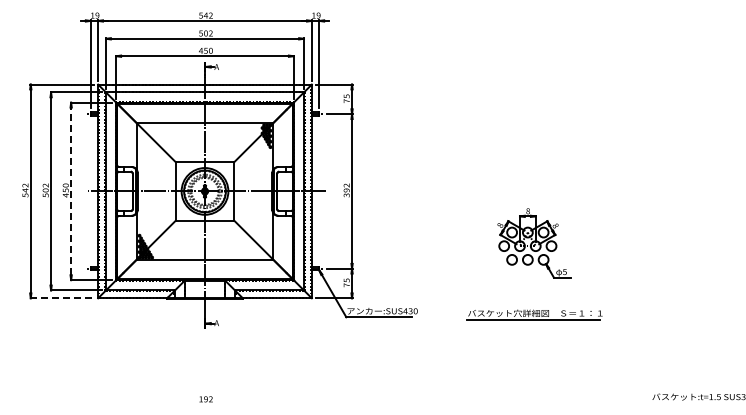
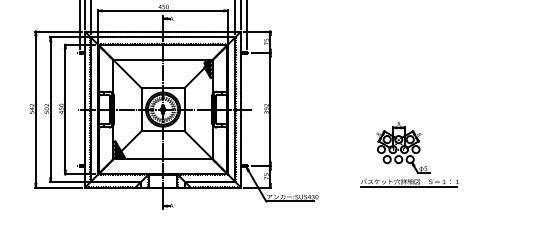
line: (71, 191) -> (65, 109), dashed -> solid
line: (62, 298) -> (59, 187), dashed -> solid
part: (534, 314) -> (409, 182), moved

